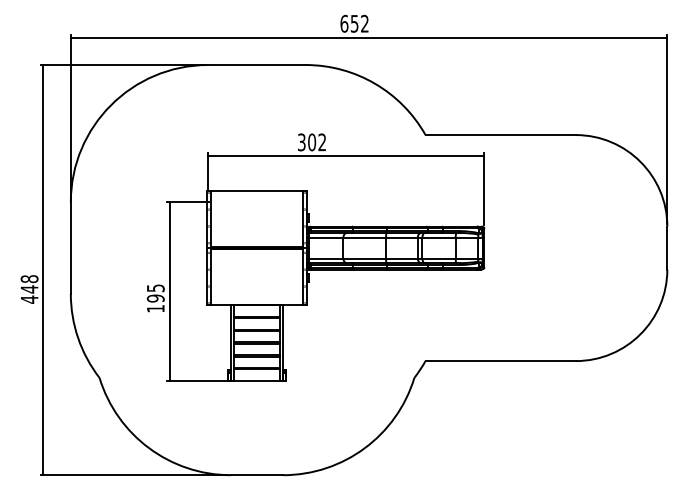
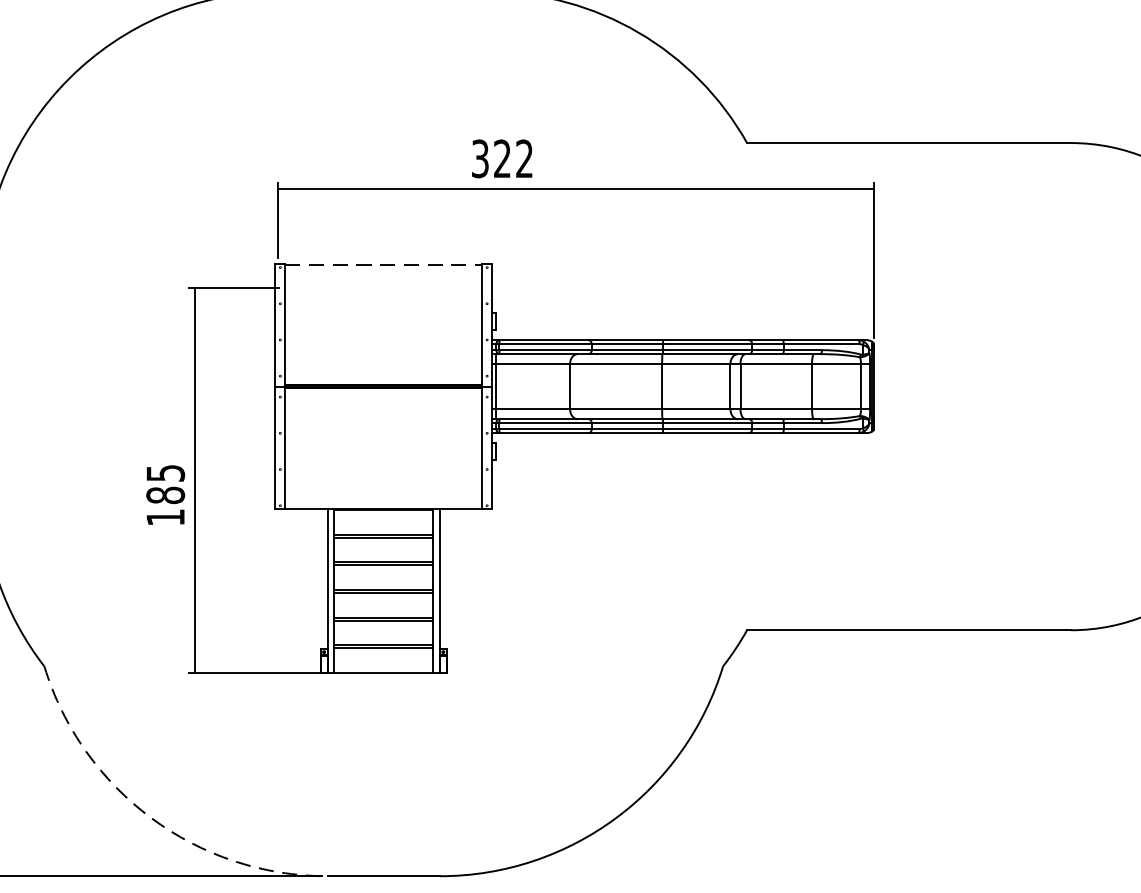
text: (312, 142) -> (503, 159), 302 -> 322
line: (256, 191) -> (382, 264), solid -> dashed
text: (155, 298) -> (164, 495), 195 -> 185
arc: (149, 448) -> (152, 818), solid -> dashed

